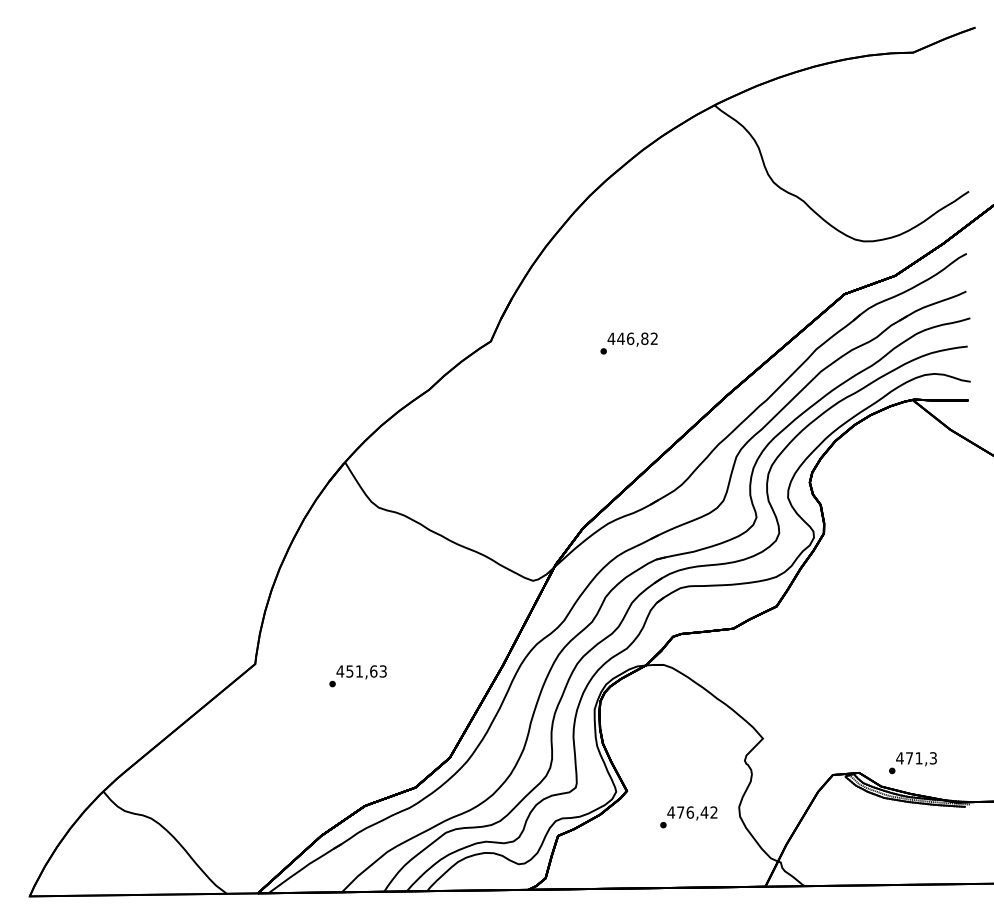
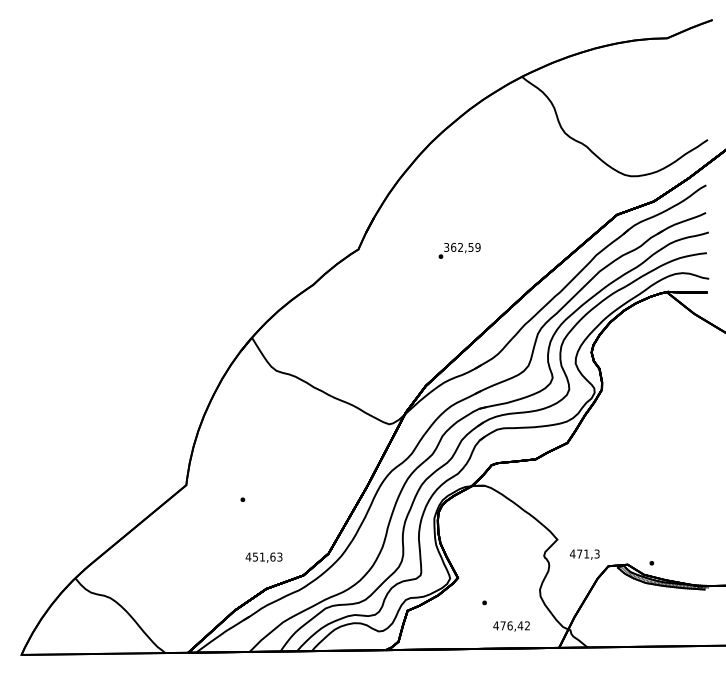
text: (632, 338) -> (462, 247), 446,82 -> 362,59
text: (361, 672) -> (263, 557), moved
text: (916, 759) -> (584, 554), moved
text: (692, 813) -> (511, 626), moved

